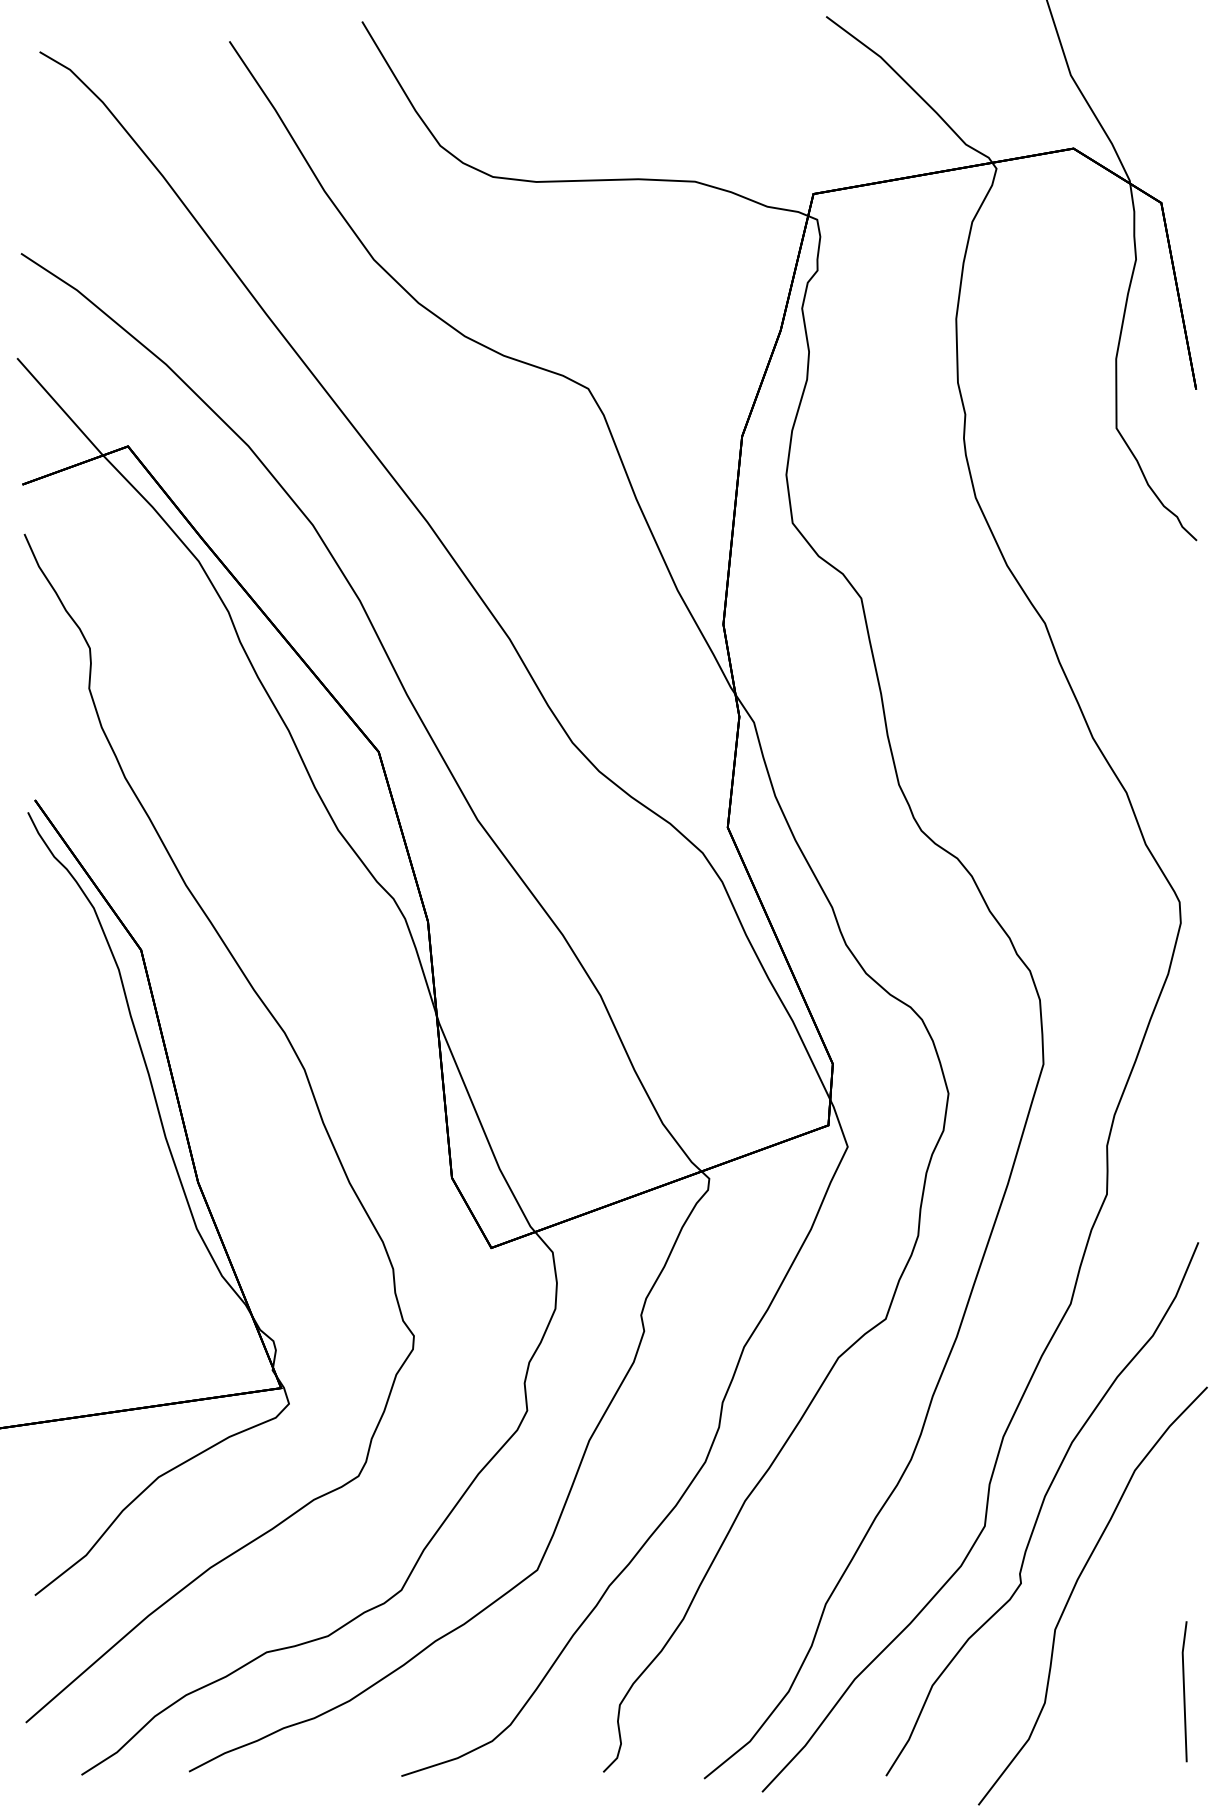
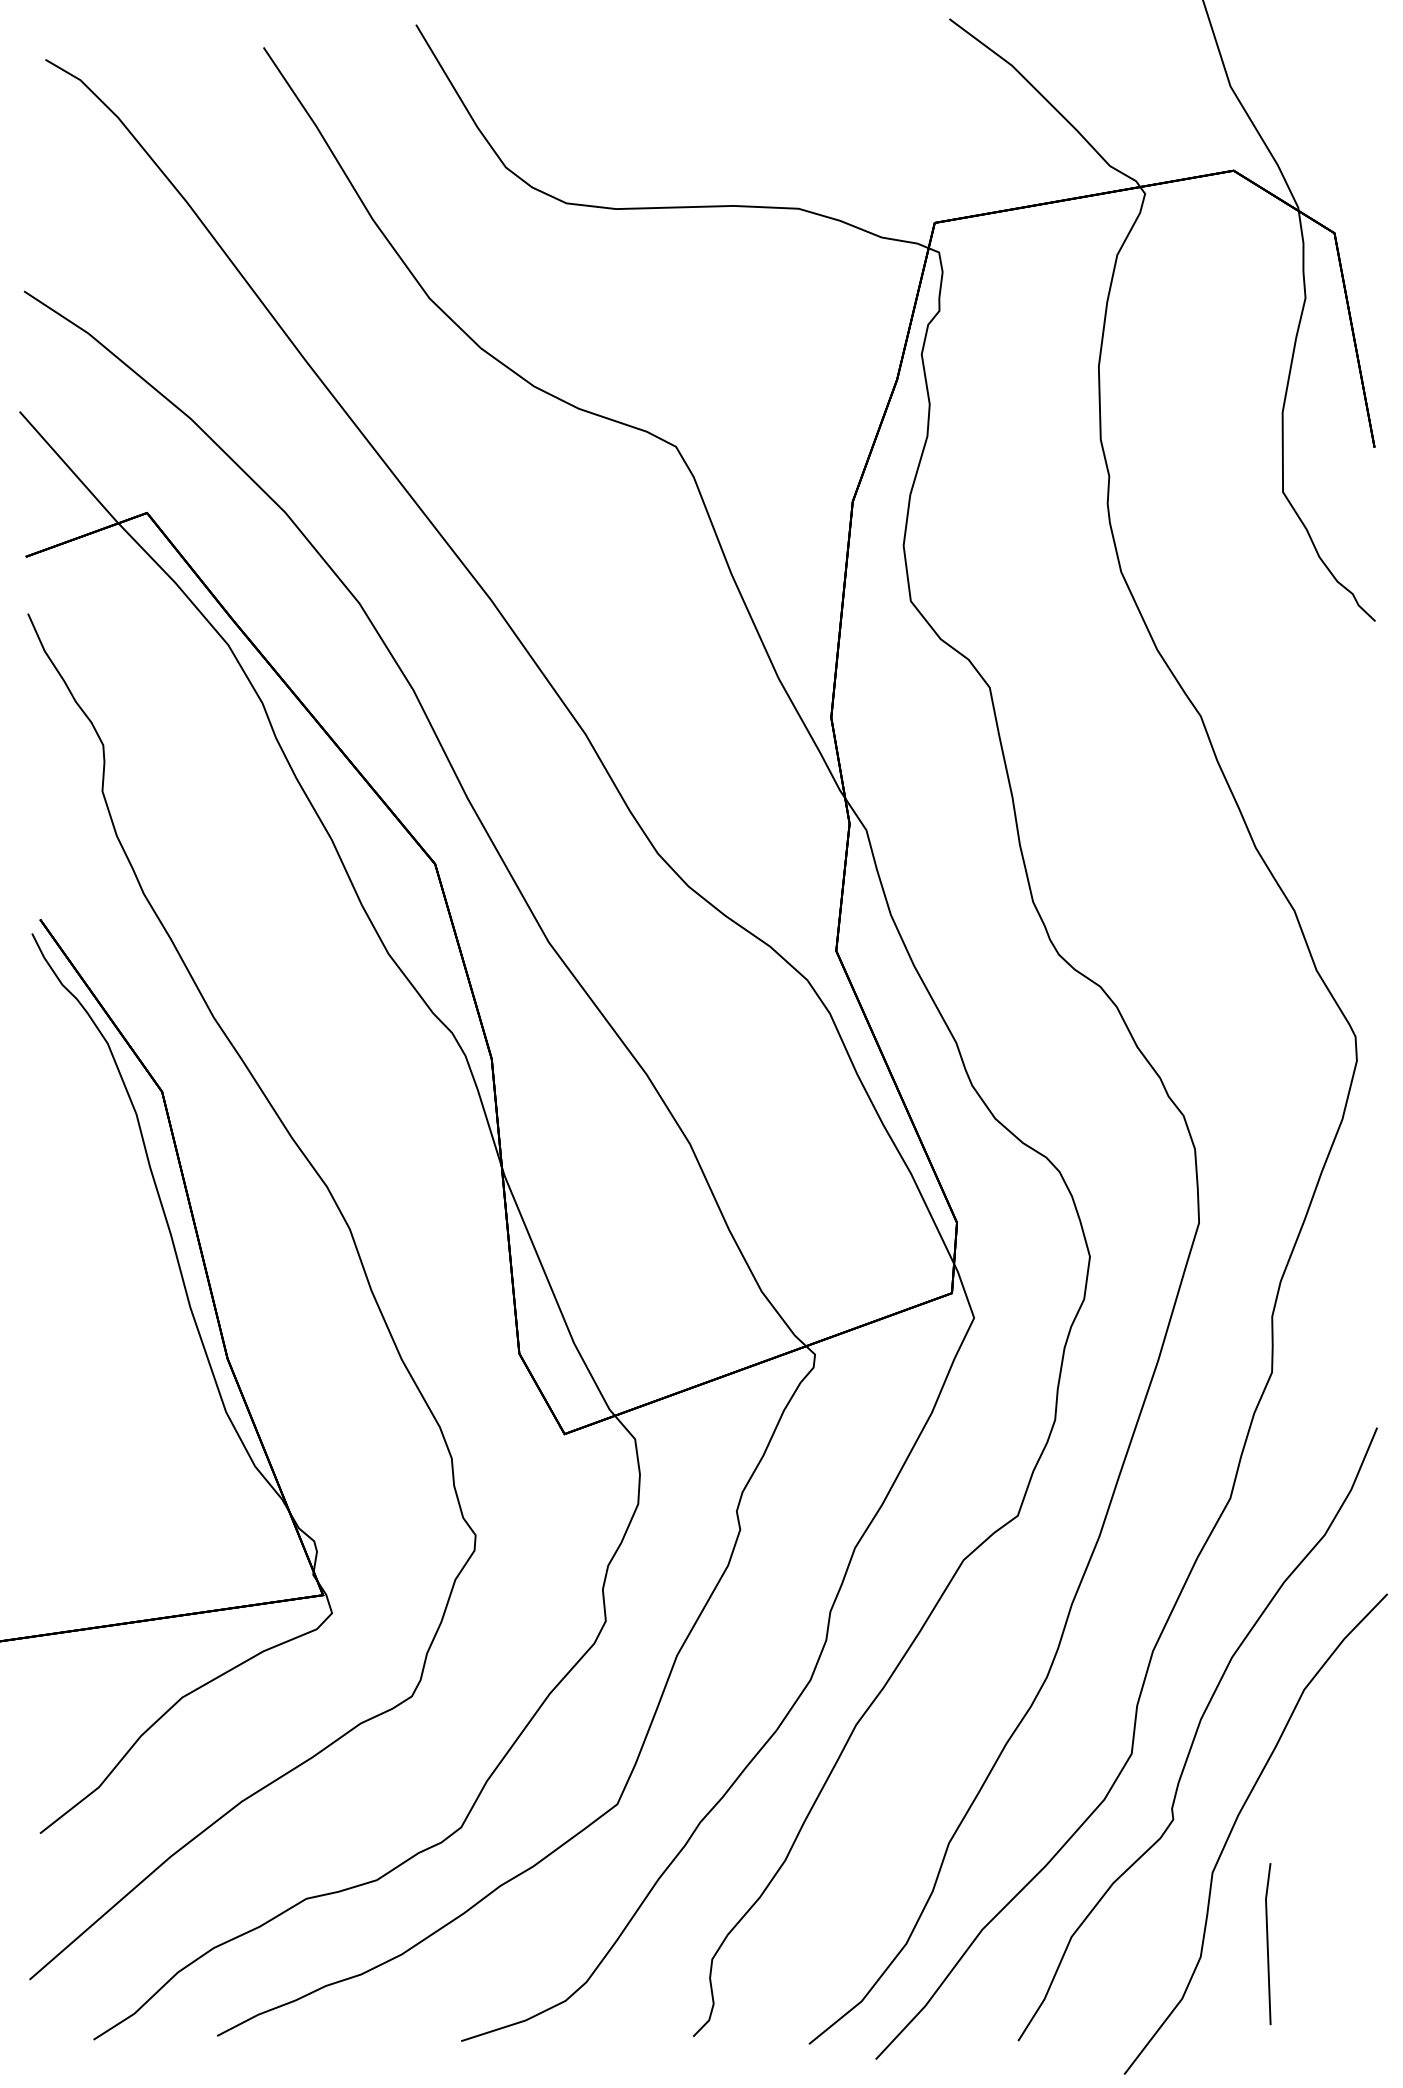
line: (1184, 1691) -> (1268, 1943), moved

